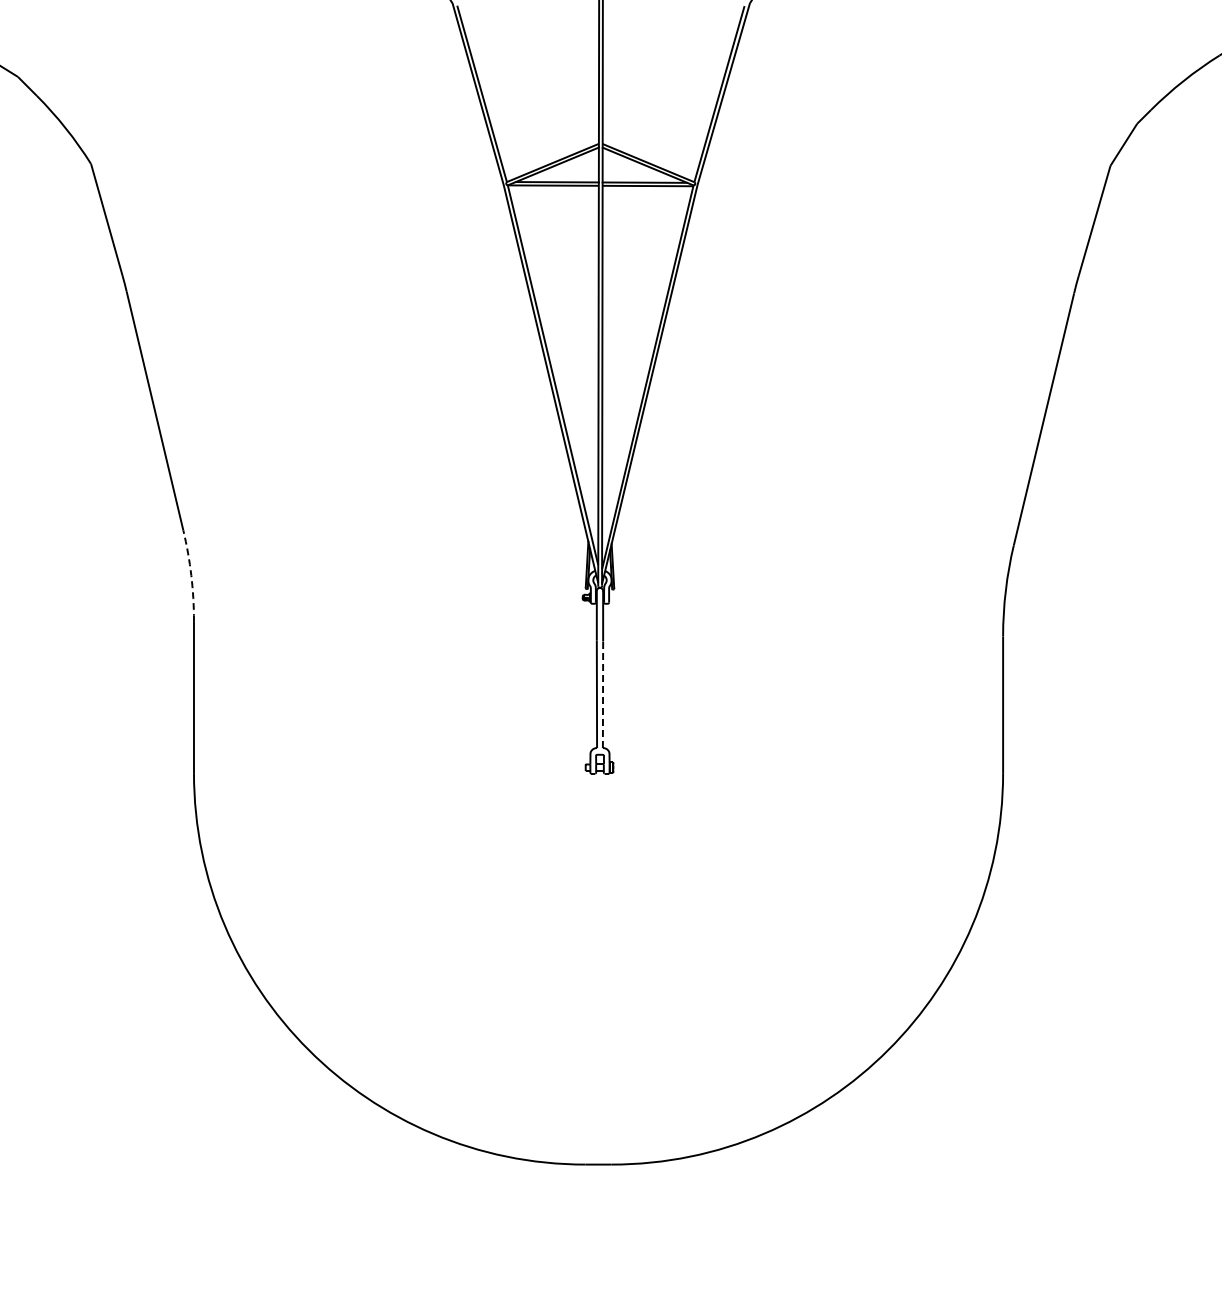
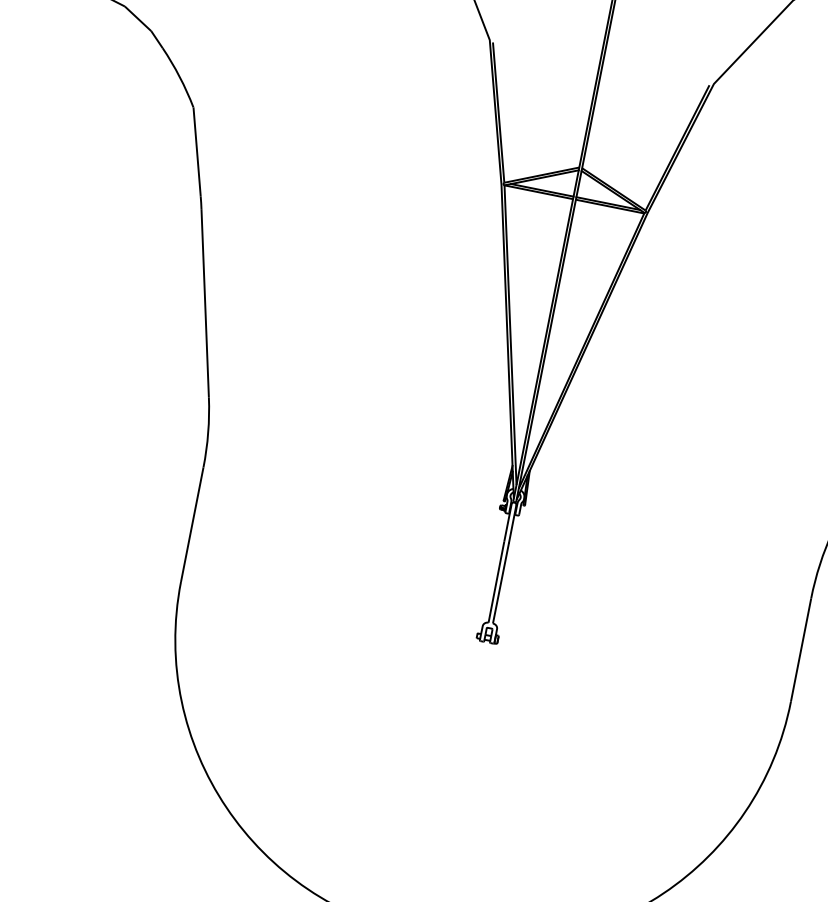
arc: (191, 575) -> (208, 432), dashed -> solid
line: (603, 694) -> (501, 583), dashed -> solid

